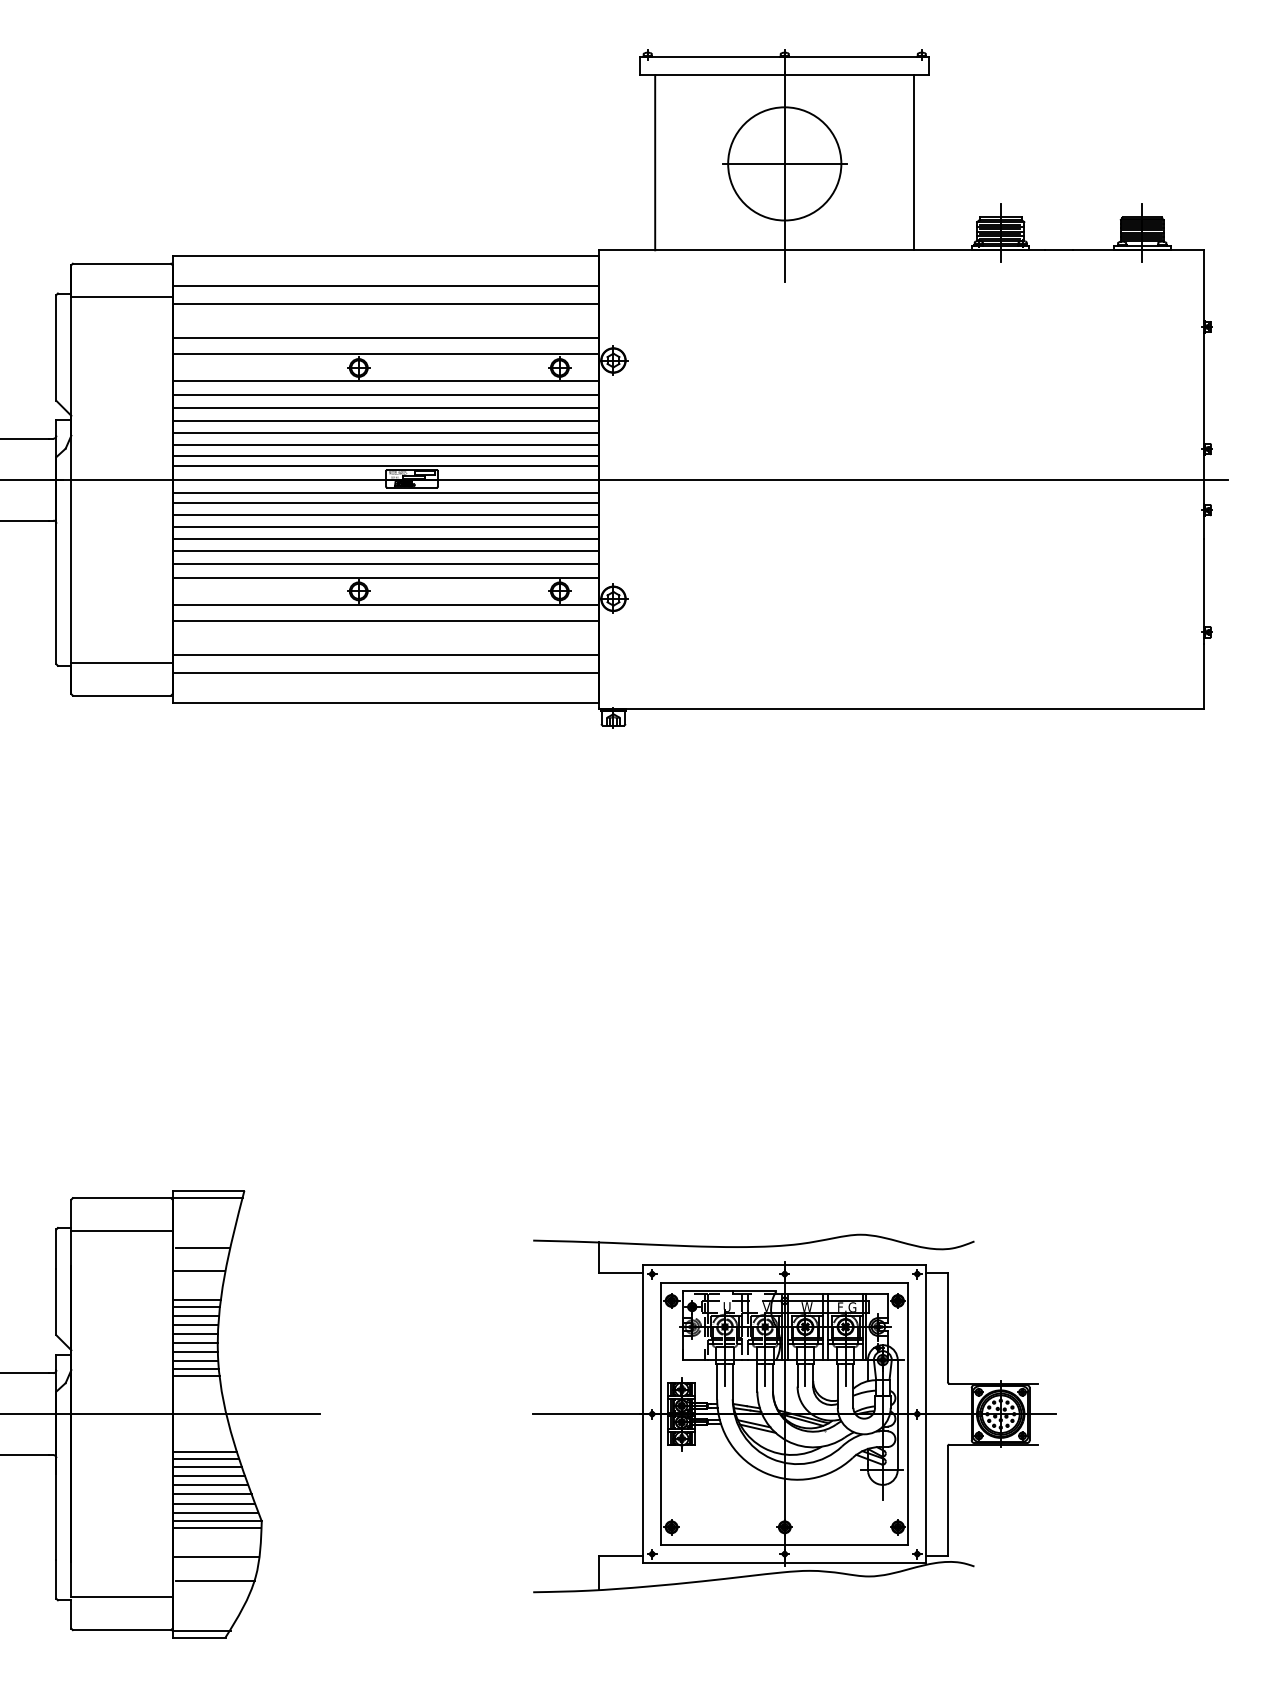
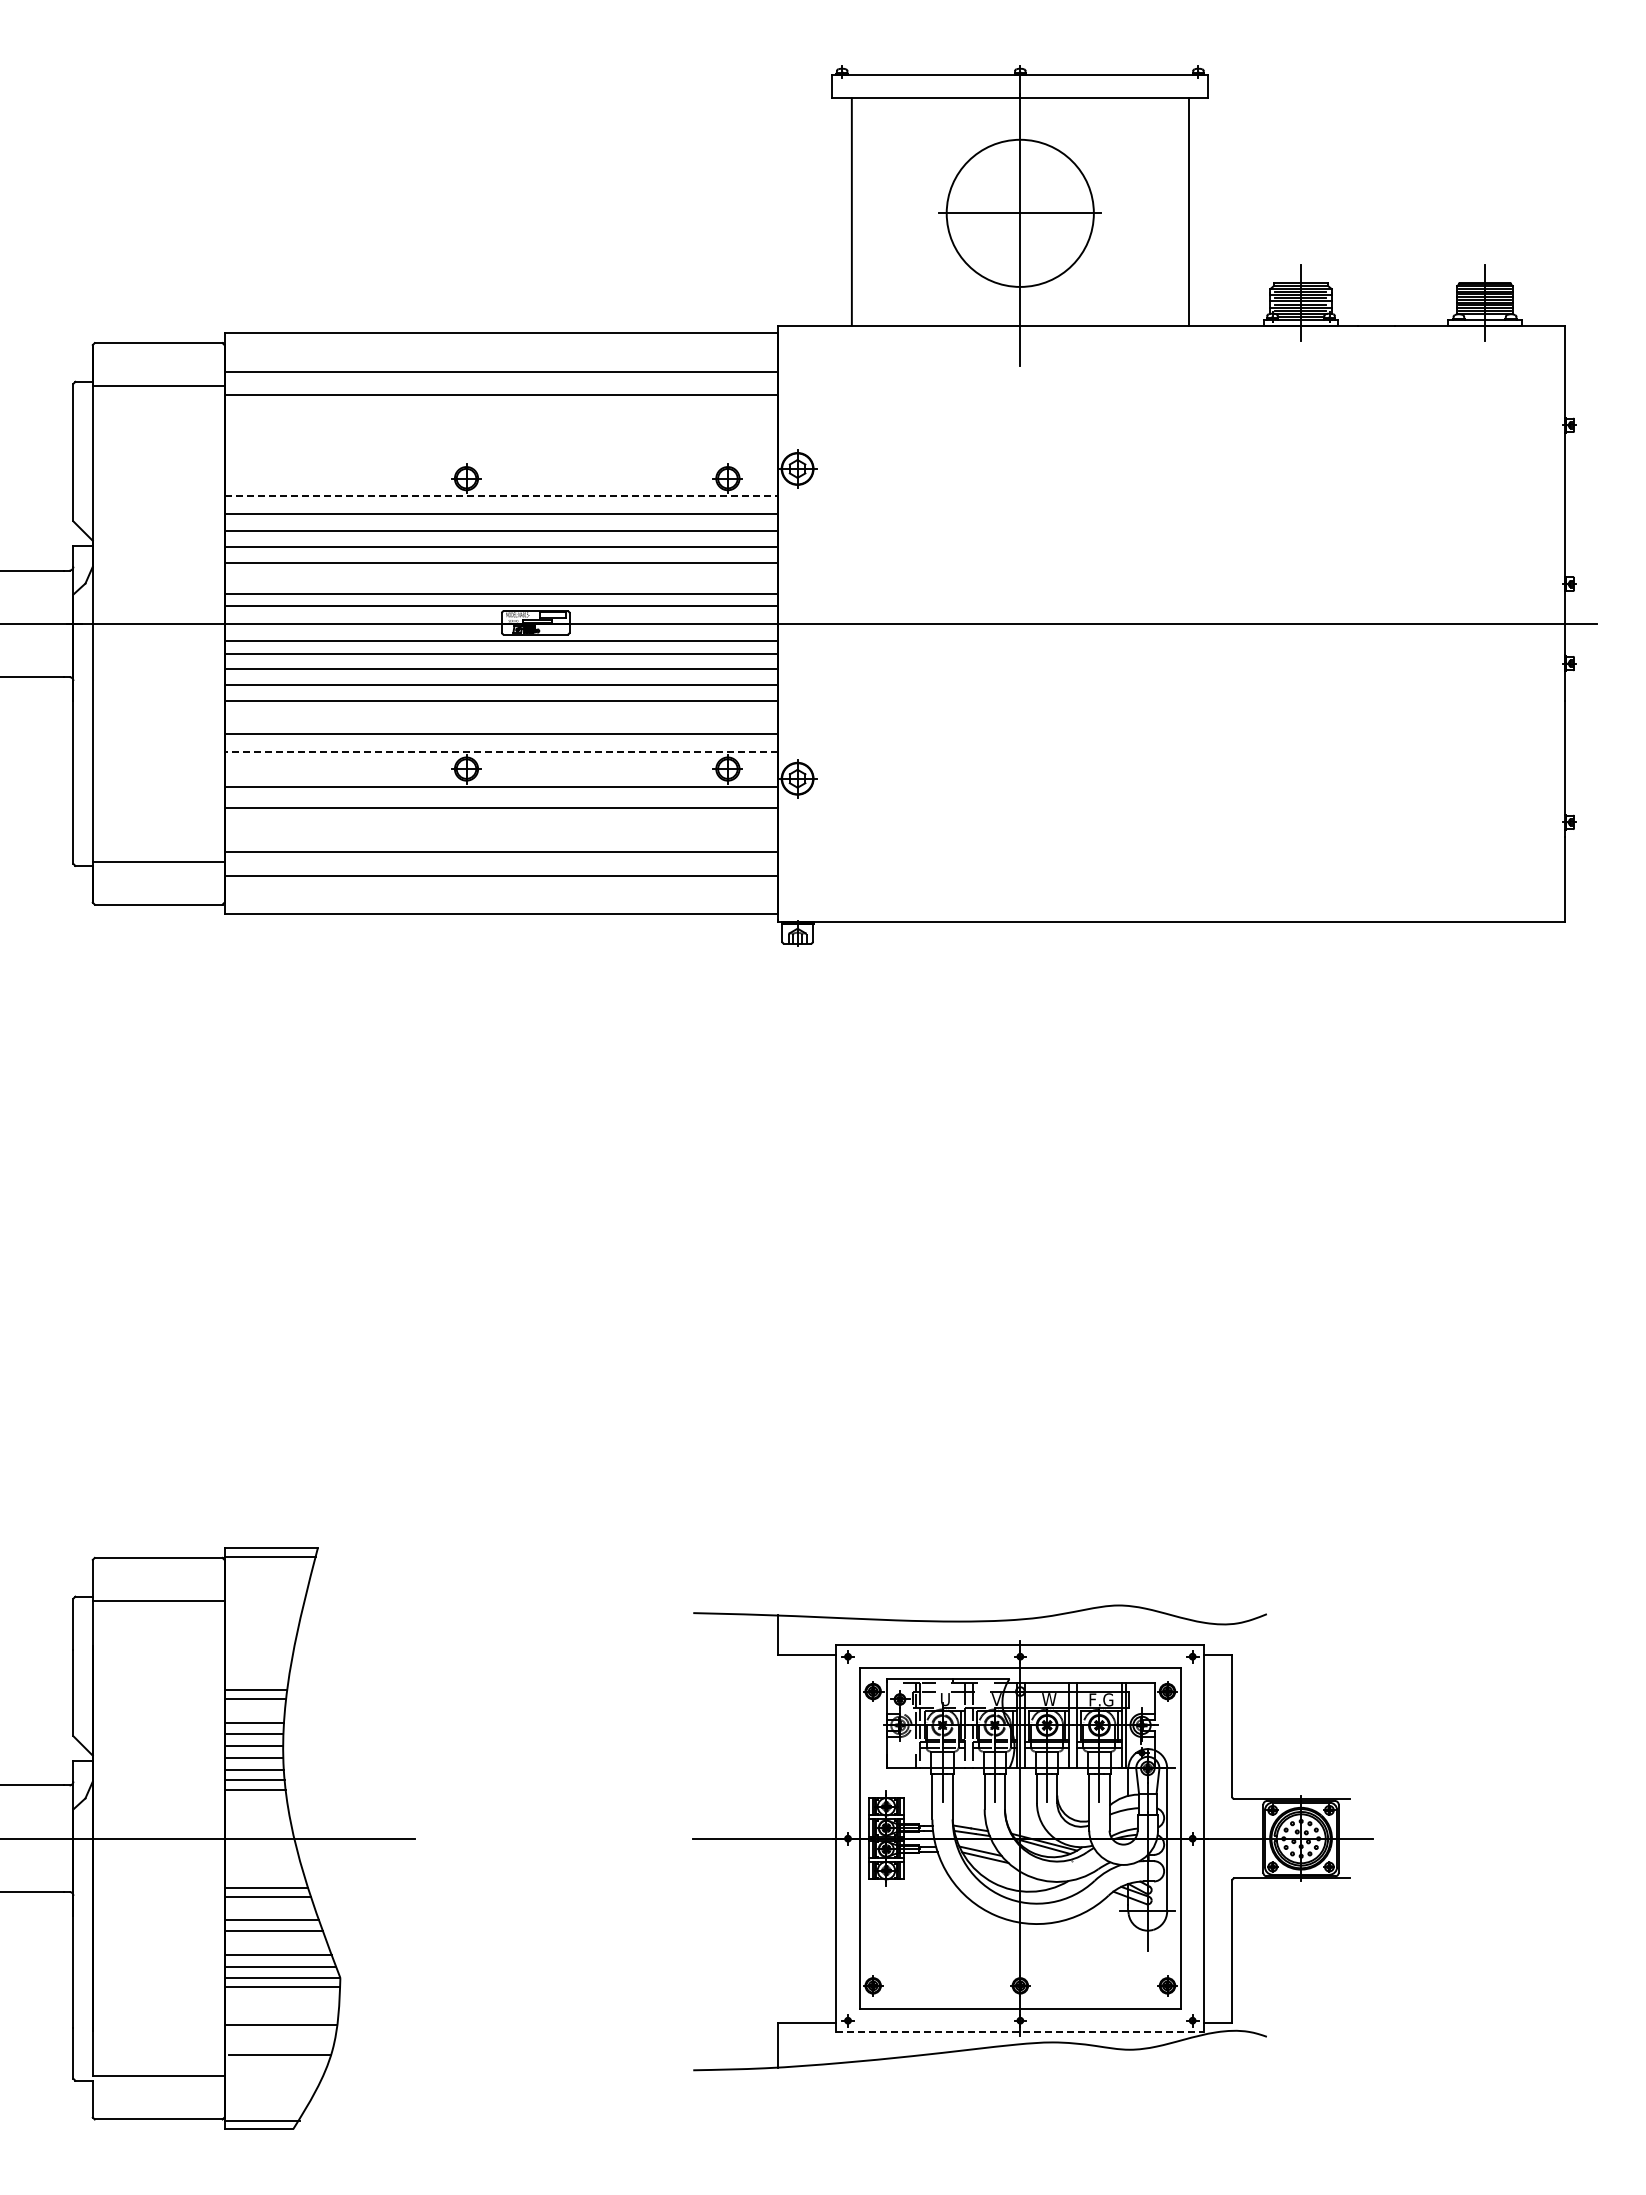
line: (385, 337) -> (501, 439), removed
line: (385, 354) -> (501, 460), removed
line: (385, 380) -> (501, 495), solid -> dashed
line: (385, 444) -> (501, 578), removed
line: (385, 550) -> (501, 716), removed
line: (385, 578) -> (501, 752), solid -> dashed
line: (202, 1247) -> (263, 1622), removed
line: (198, 1270) -> (258, 1652), removed
line: (195, 1315) -> (254, 1710), removed
line: (207, 1467) -> (269, 1907), removed
line: (211, 1494) -> (275, 1943), removed
line: (784, 1563) -> (1020, 2032), solid -> dashed

